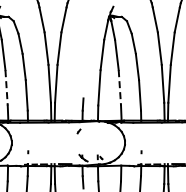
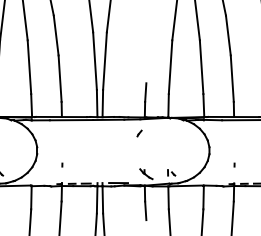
line: (6, 87) -> (29, 66), dashed -> solid
line: (119, 87) -> (201, 66), dashed -> solid

